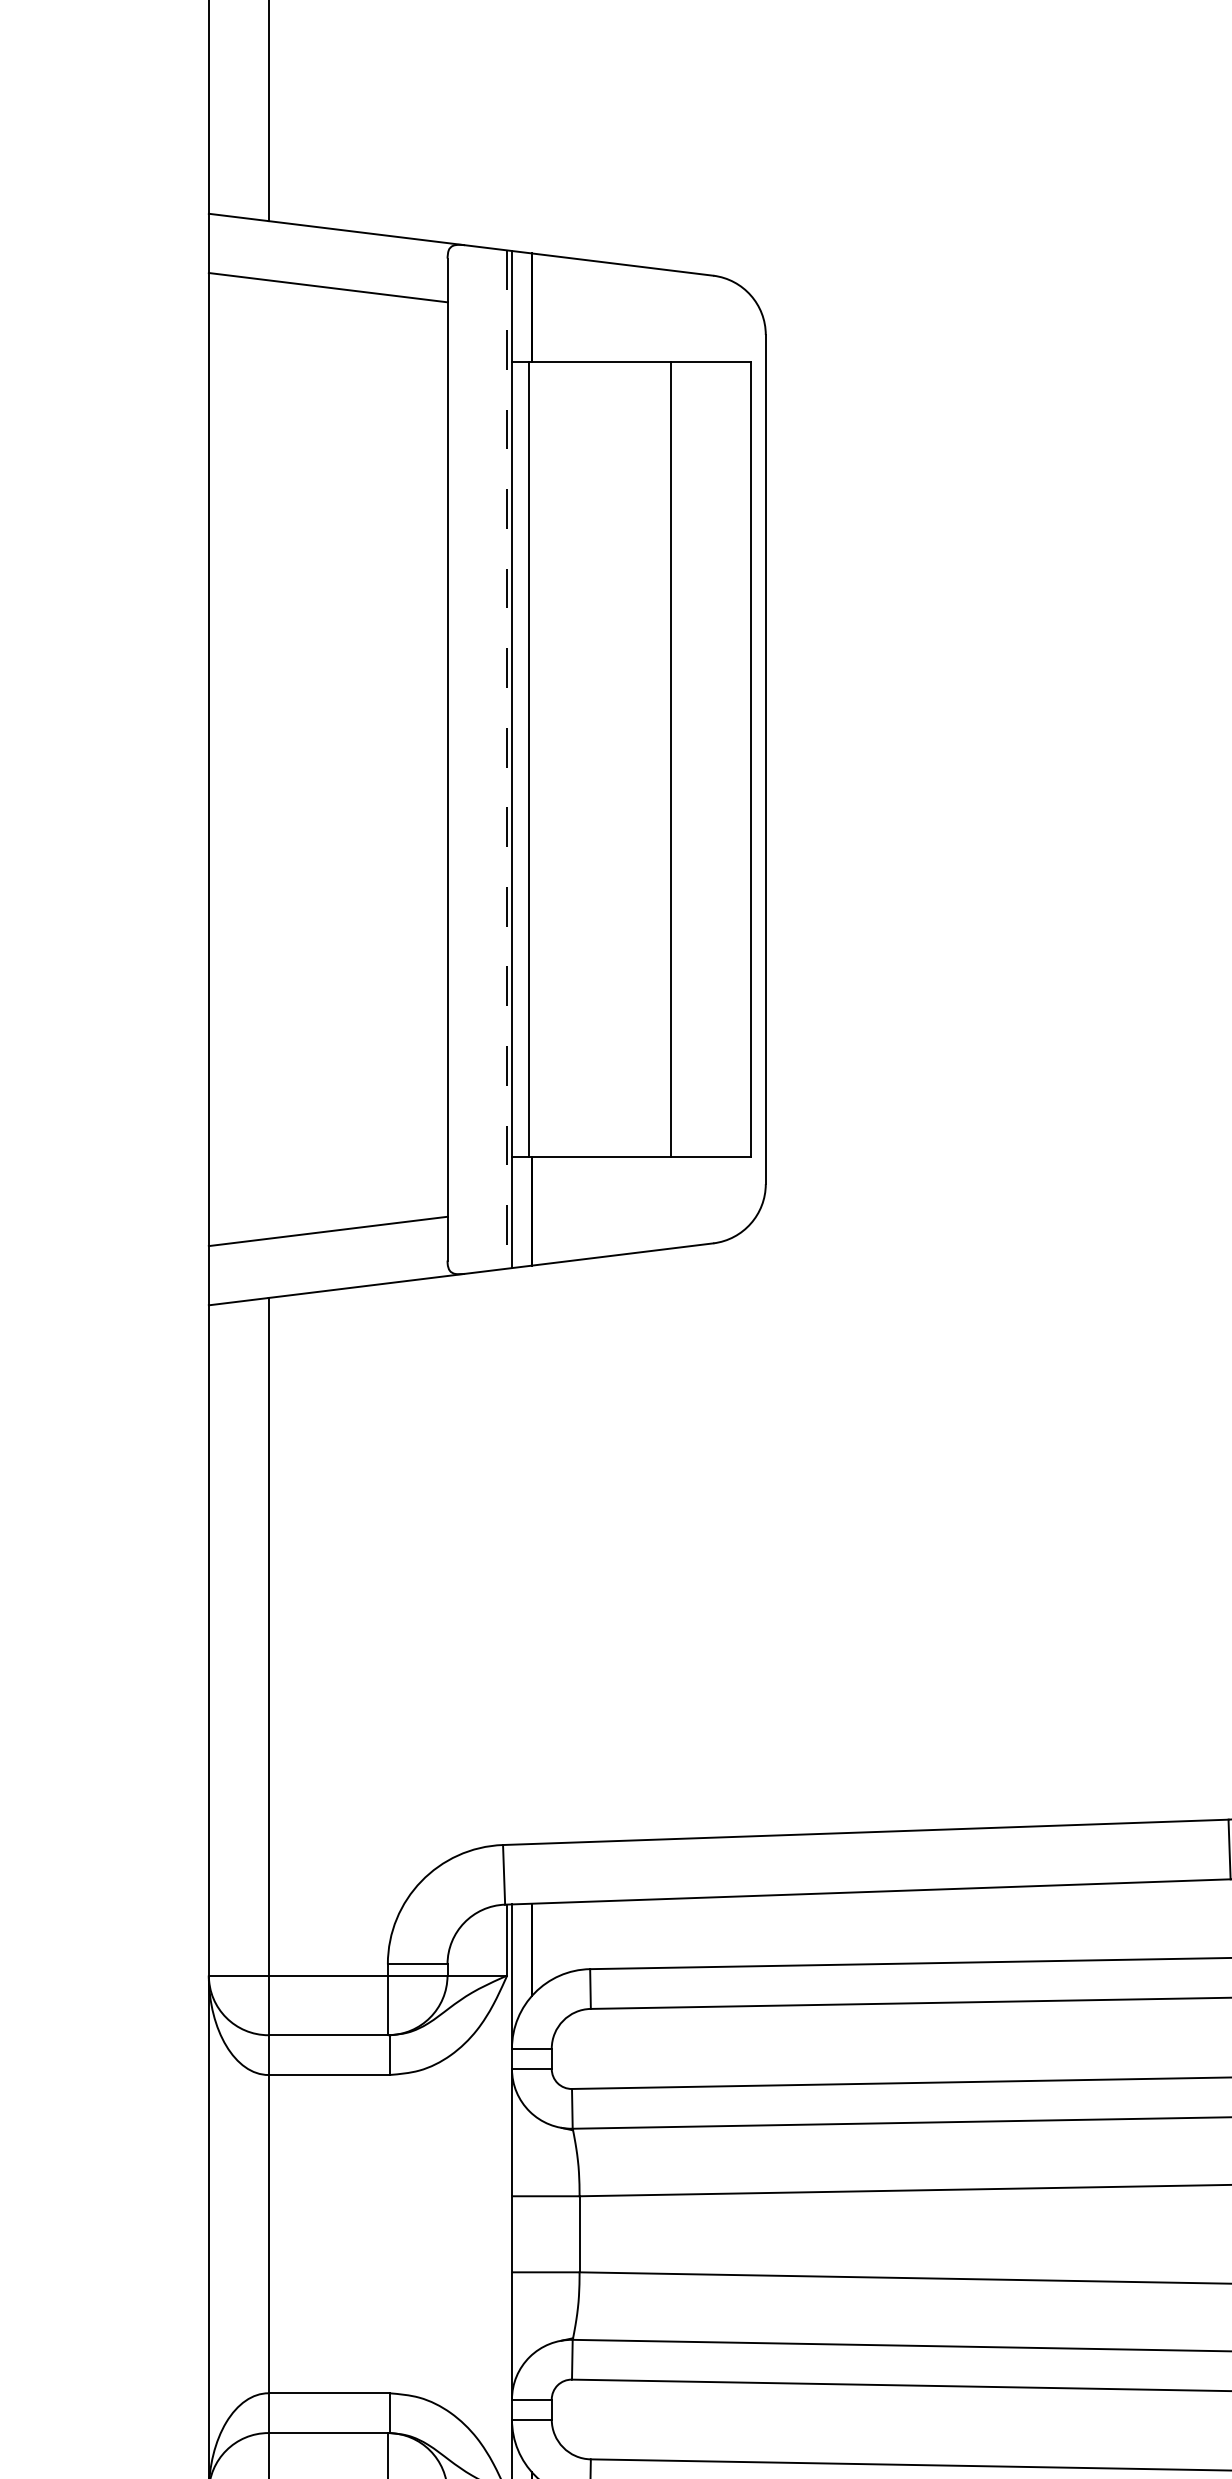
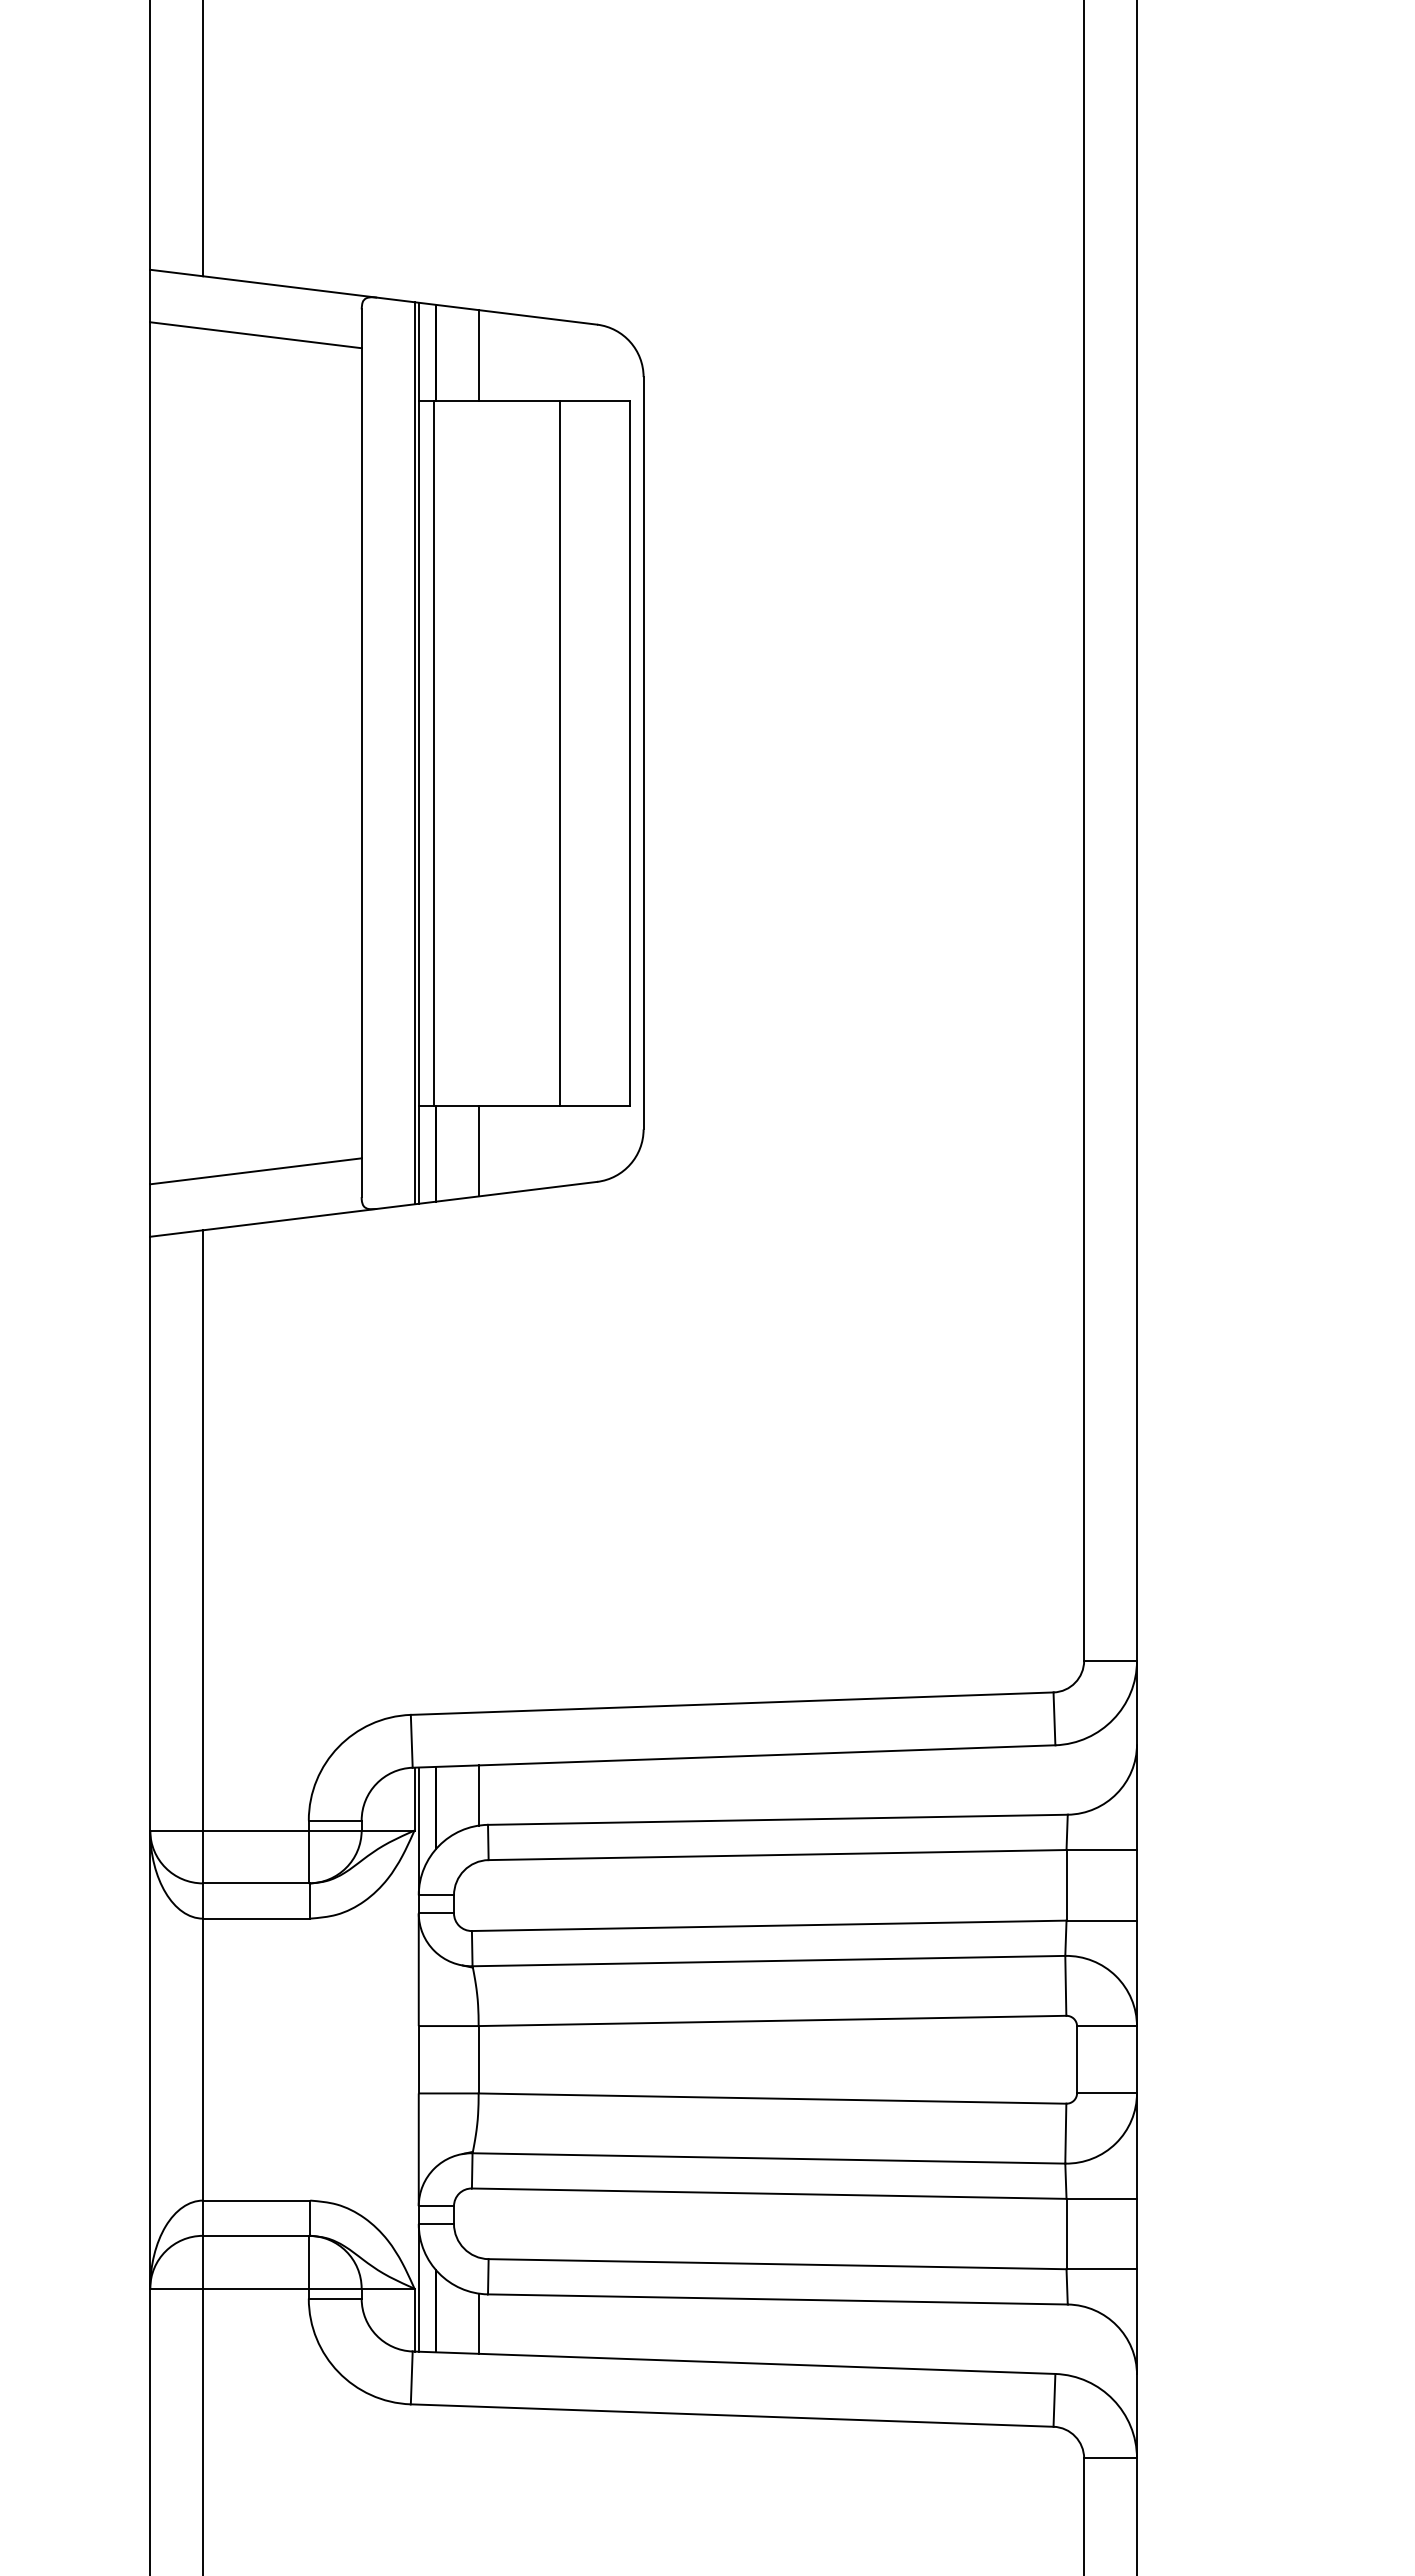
line: (579, 310) -> (478, 355), added
line: (507, 759) -> (414, 753), dashed -> solid
line: (579, 1207) -> (478, 1150), added
line: (579, 1936) -> (478, 1795), added

